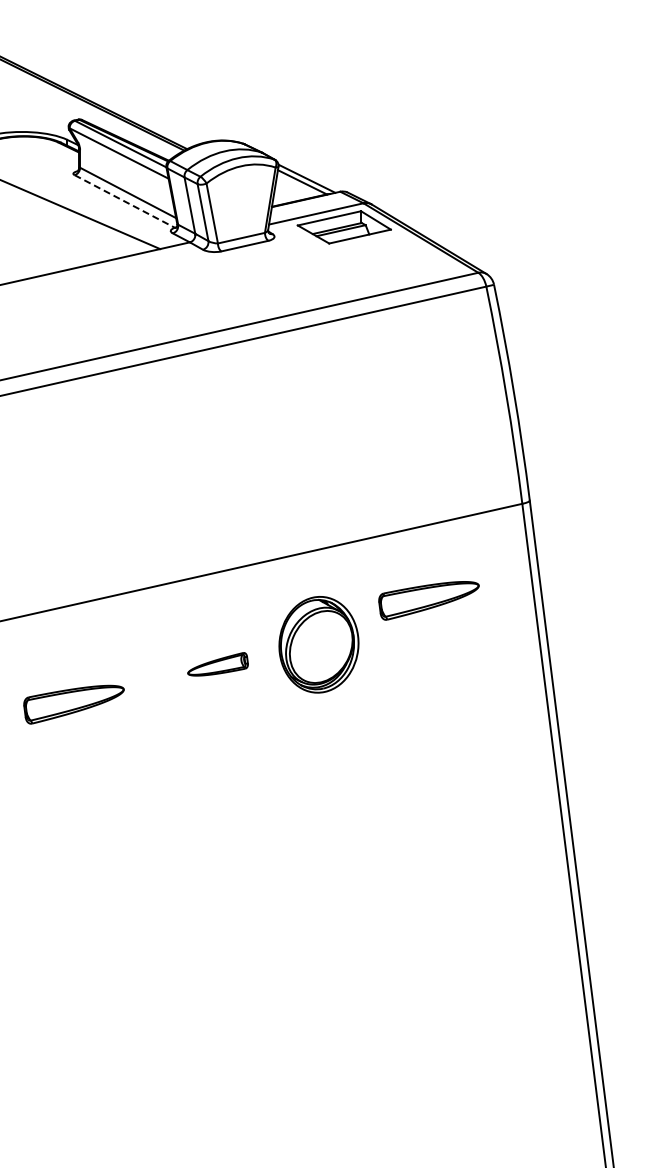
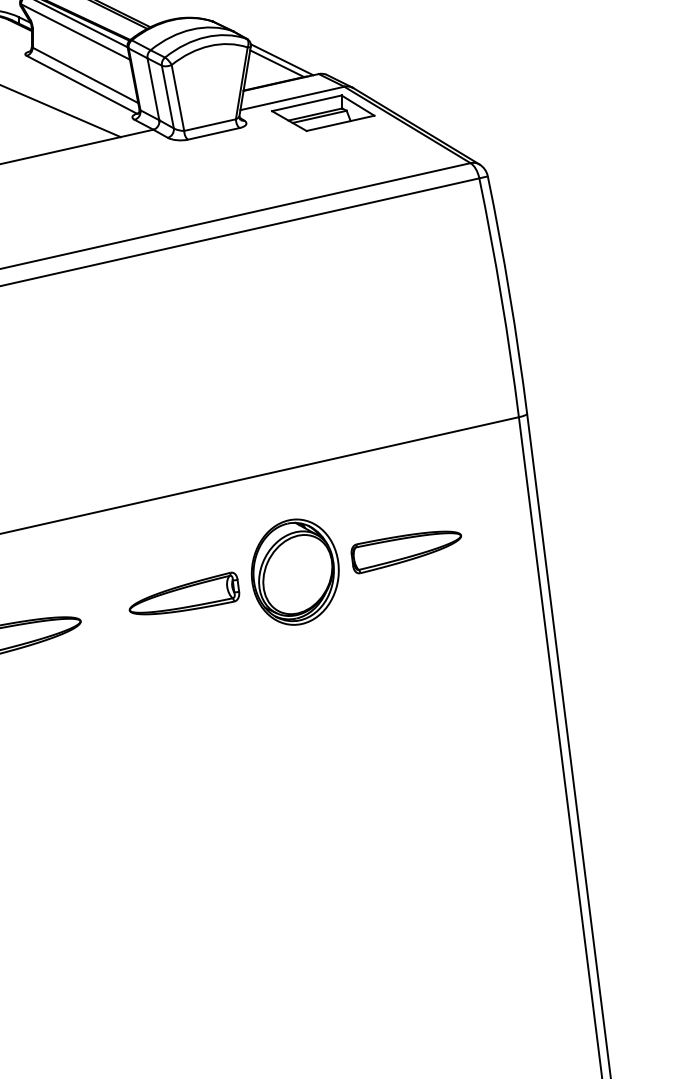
line: (124, 201) -> (81, 84), dashed -> solid
part: (428, 600) -> (405, 552), moved
part: (217, 664) -> (183, 593), size x1.67

